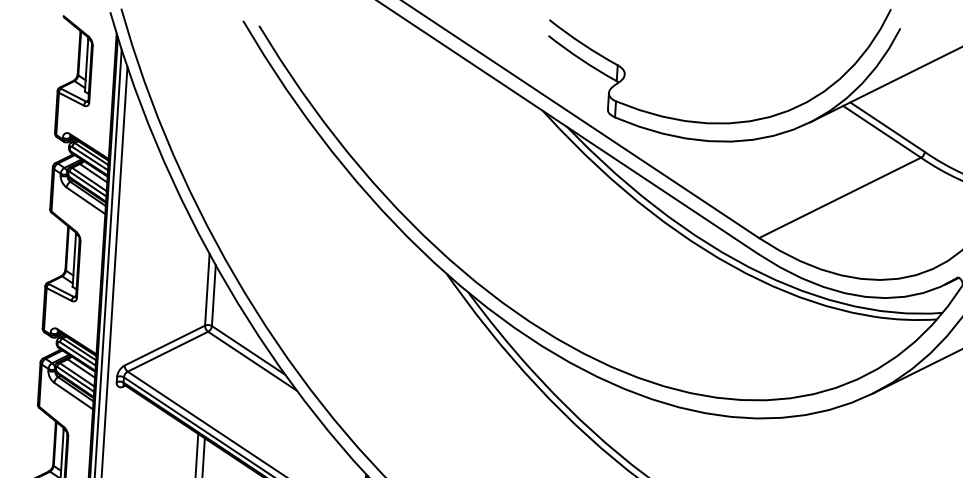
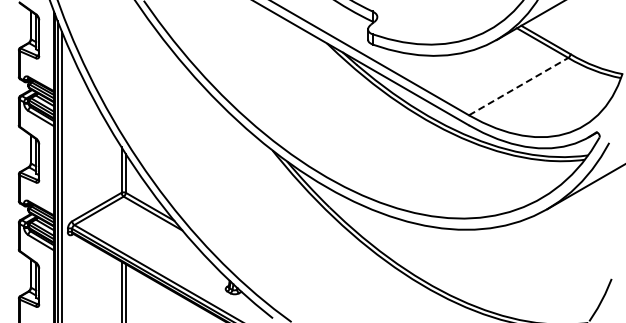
line: (841, 197) -> (519, 86), solid -> dashed

